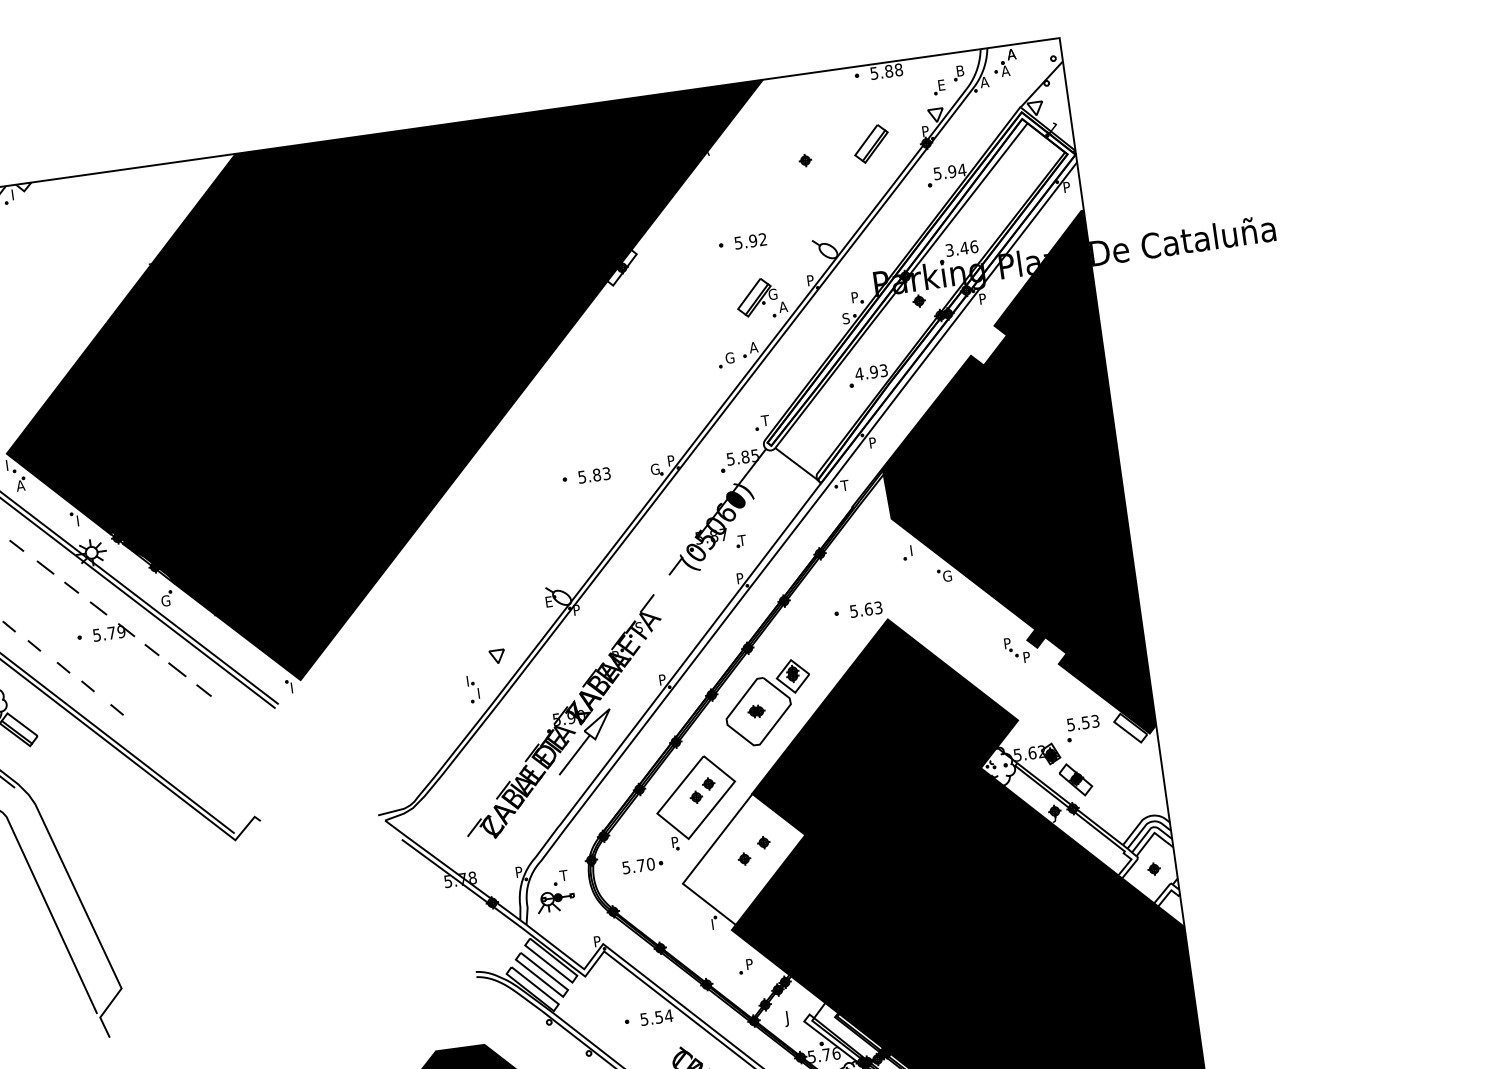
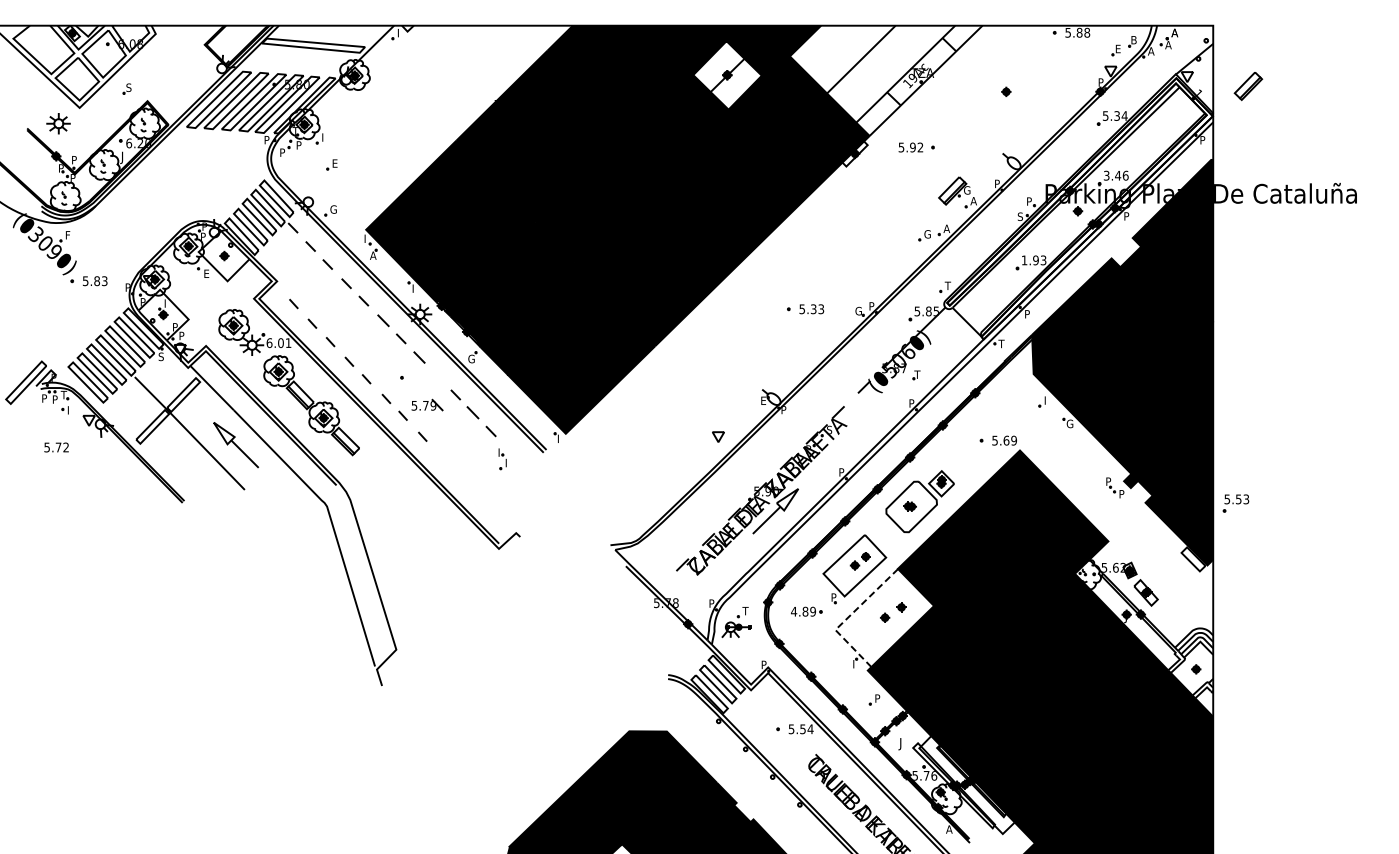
part: (871, 144) -> (1248, 86), moved
fill: (647, 167) -> (885, 80), removed
text: (952, 170) -> (1117, 115), 5.94 -> 5.34
fill: (443, 189) -> (727, 75), removed
text: (750, 241) -> (910, 147), moved
text: (859, 374) -> (1024, 260), 4.93 -> 1.93
text: (596, 475) -> (813, 309), 5.83 -> 5.33
text: (877, 607) -> (1013, 440), 5.63 -> 5.69
part: (113, 631) -> (427, 404), moved
part: (473, 689) -> (502, 459), moved
part: (1082, 728) -> (1235, 503), moved
text: (638, 865) -> (803, 611), 5.70 -> 4.89
line: (696, 866) -> (847, 618), solid -> dashed

